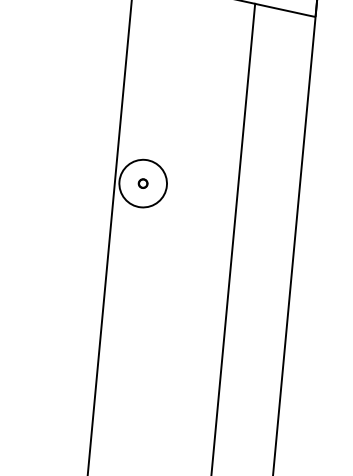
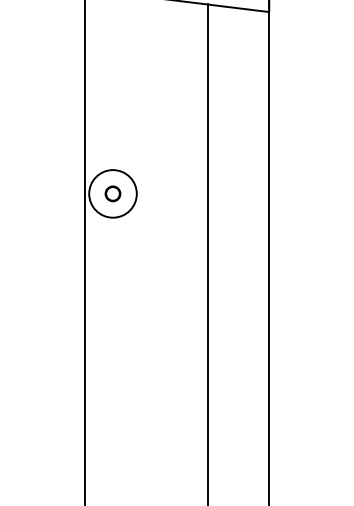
part: (142, 183) -> (112, 193), size x1.67

